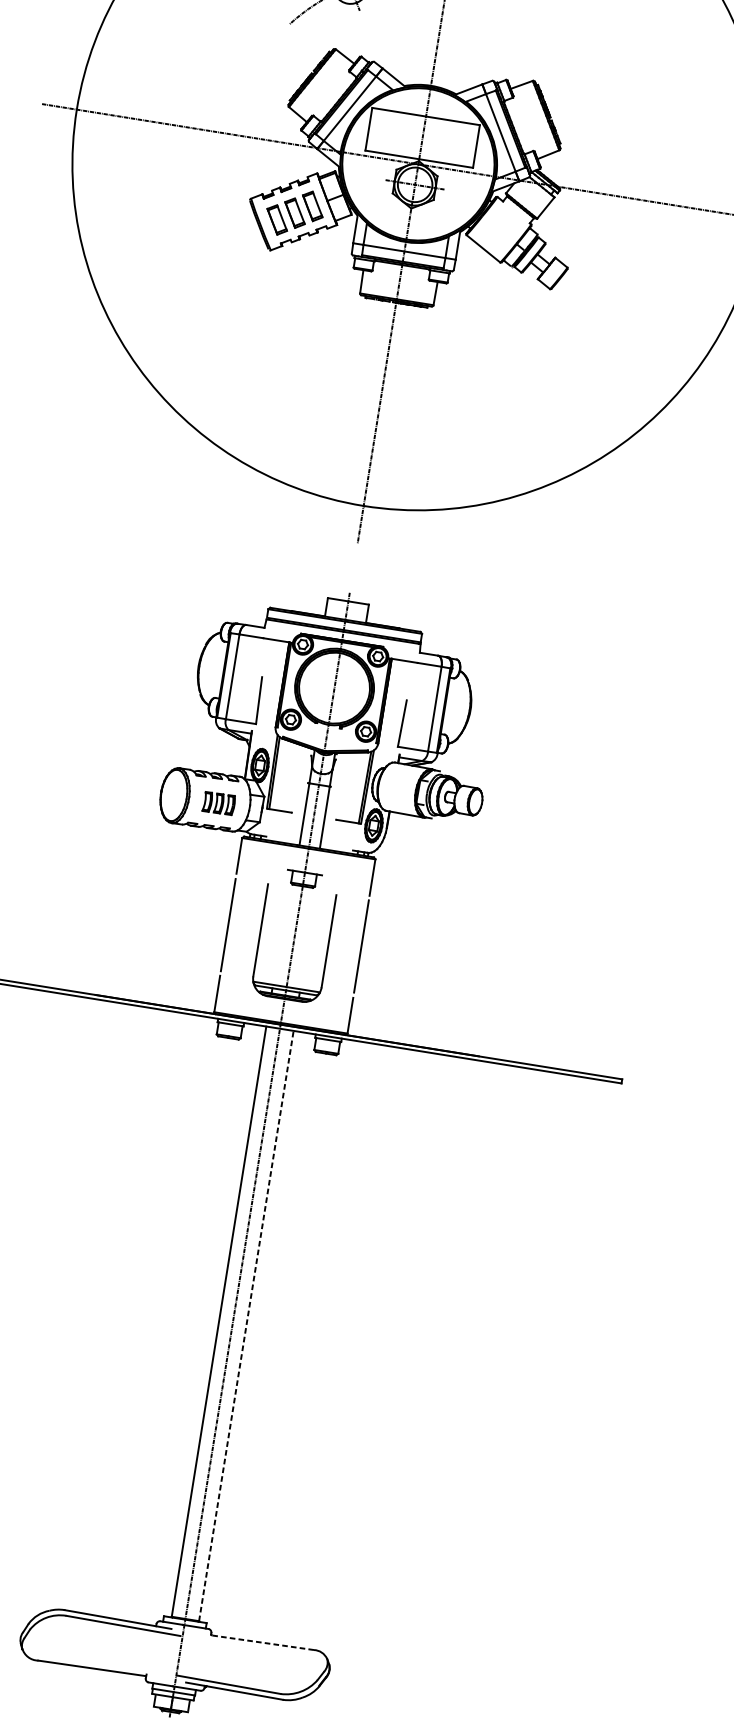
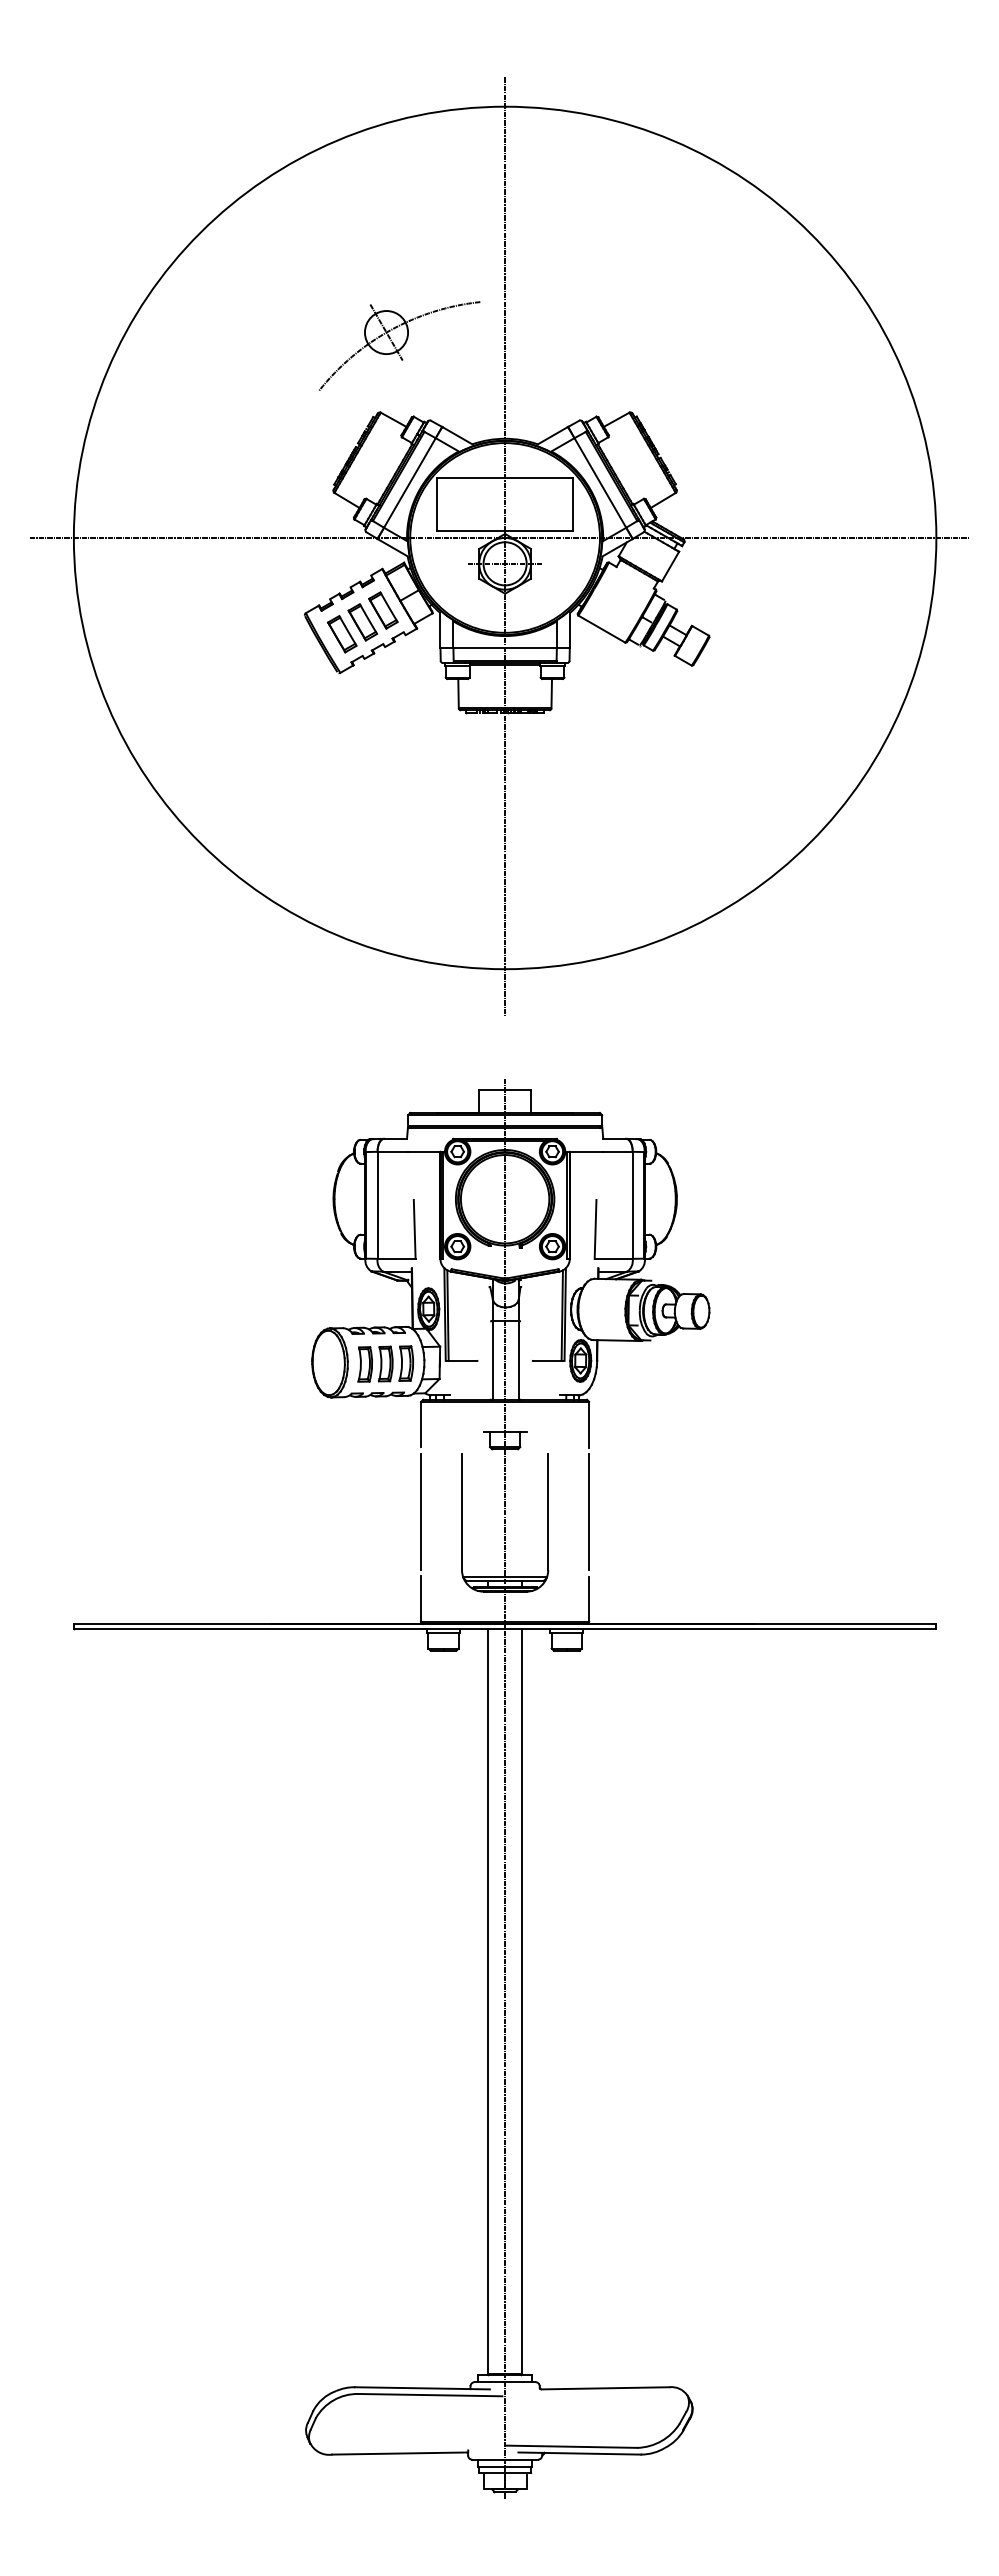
part: (218, 803) -> (385, 1363), size x1.43
line: (246, 1325) -> (522, 2001), dashed -> solid
line: (263, 1642) -> (605, 2388), dashed -> solid

